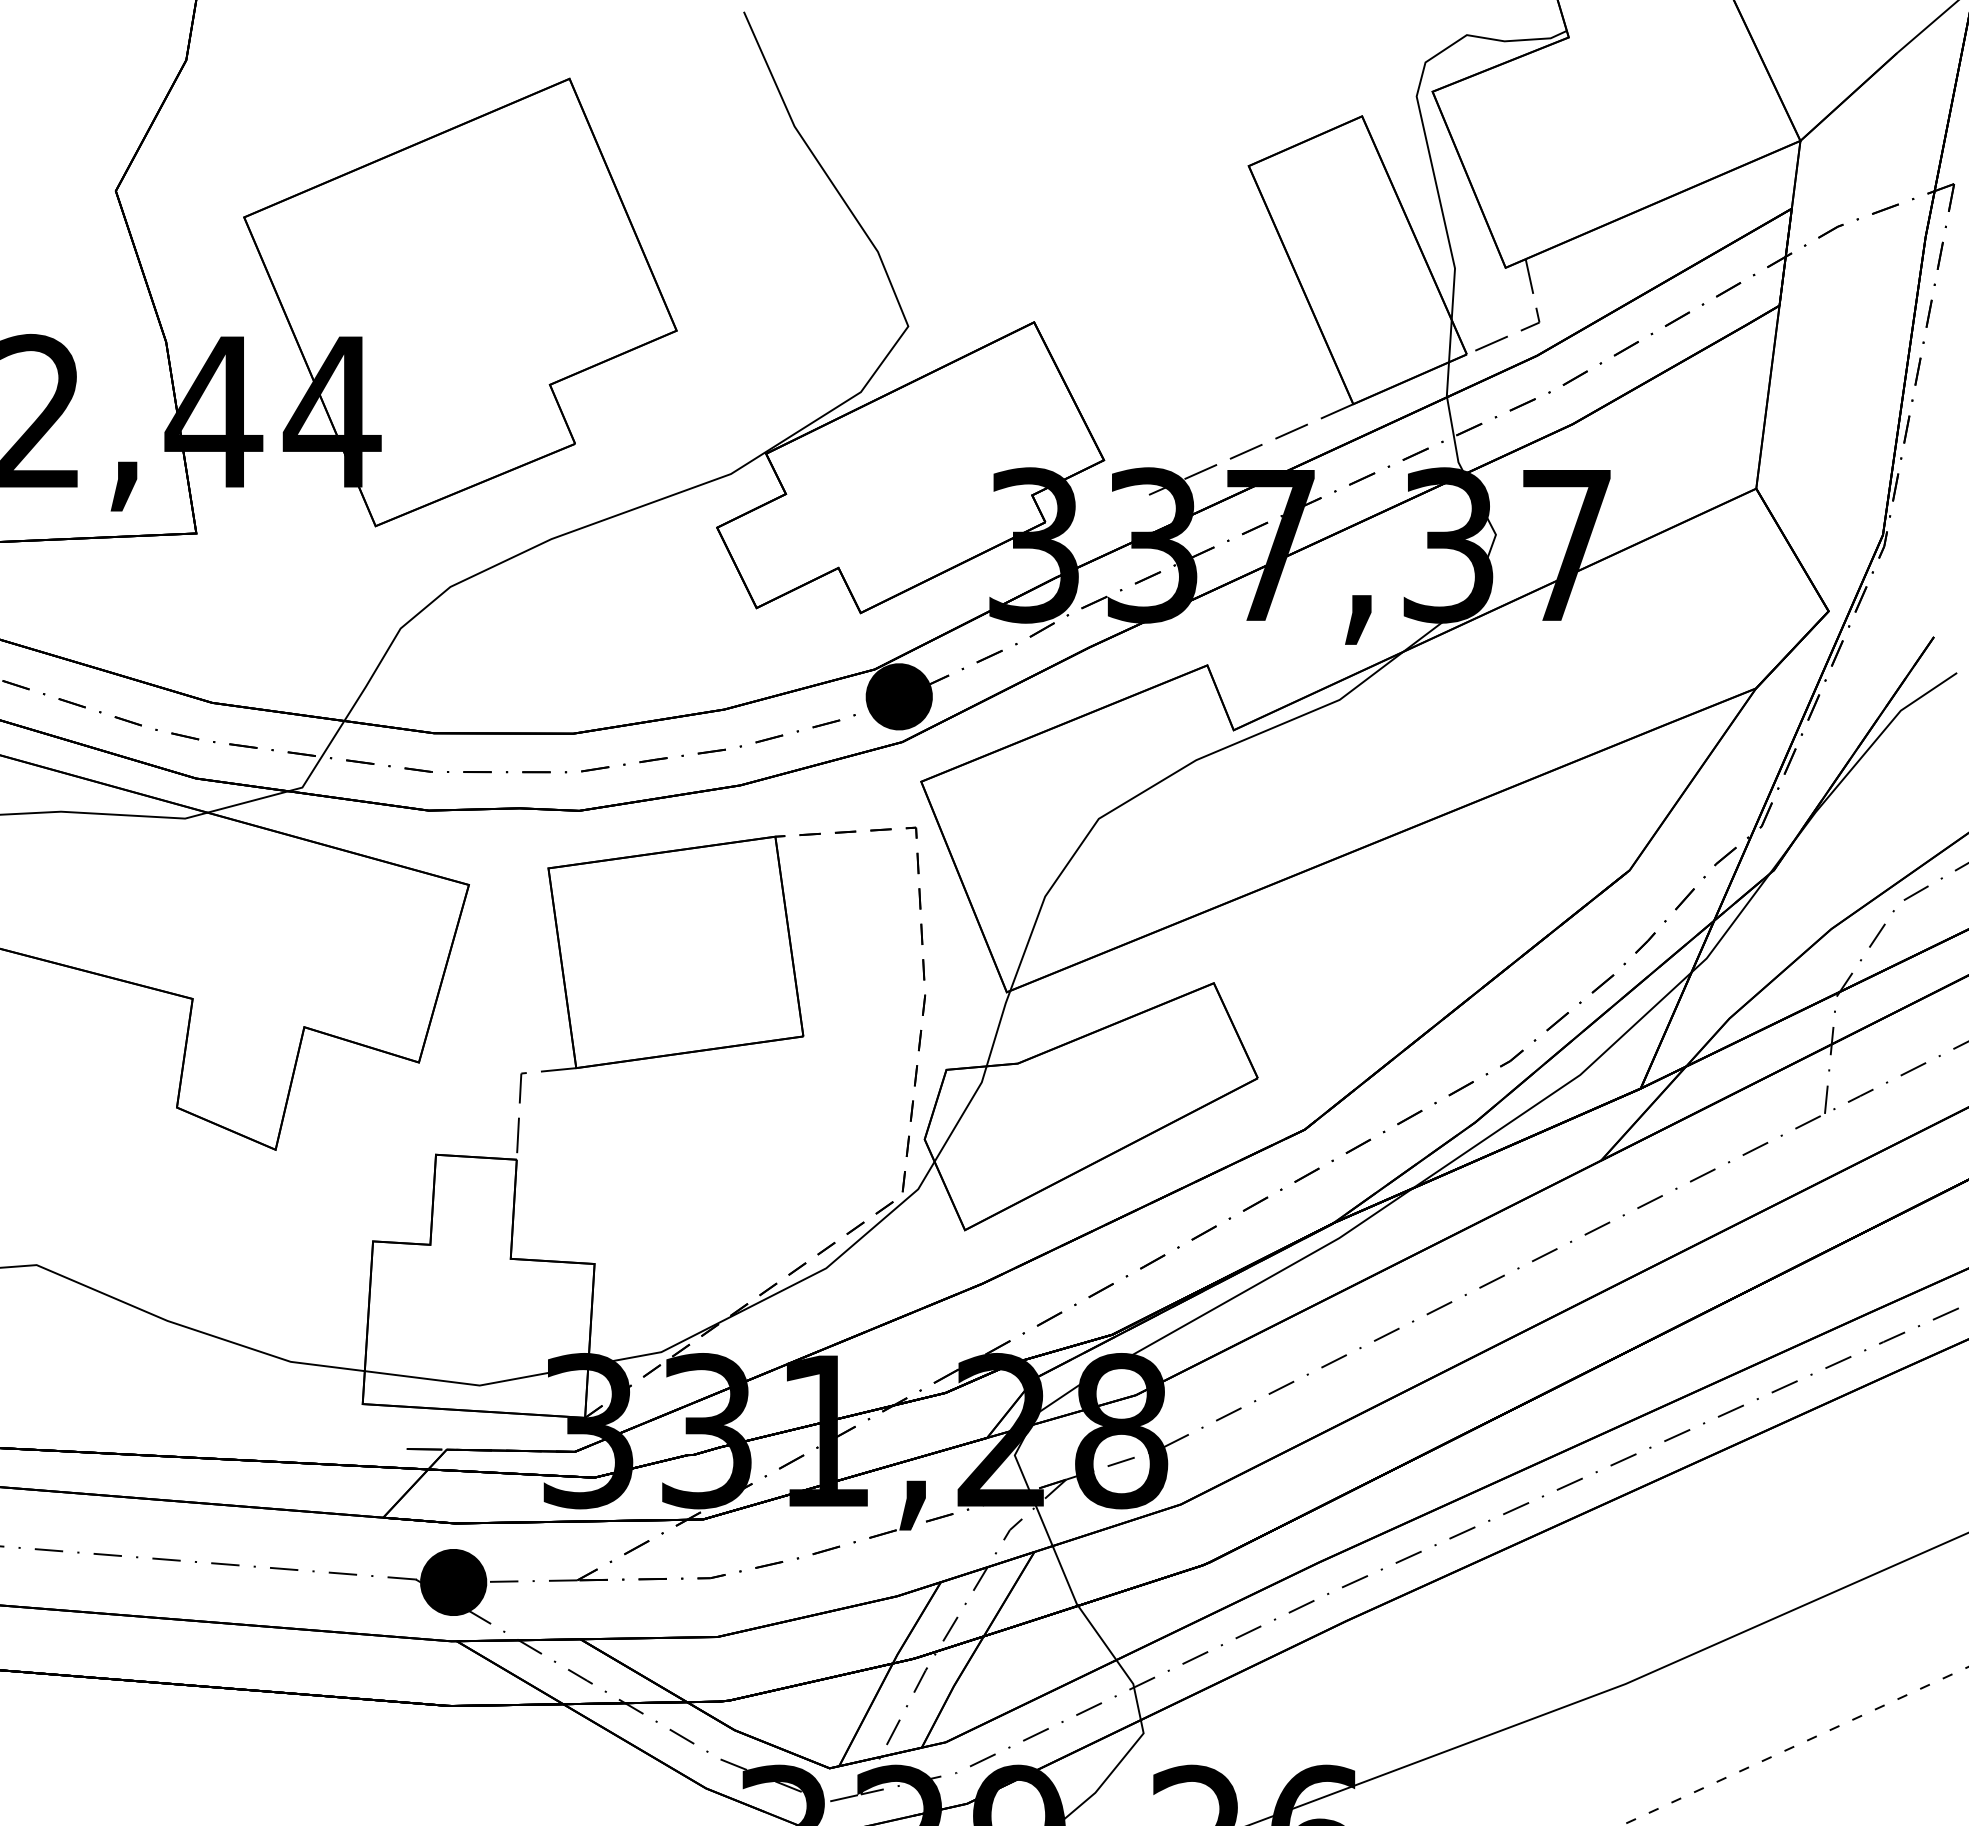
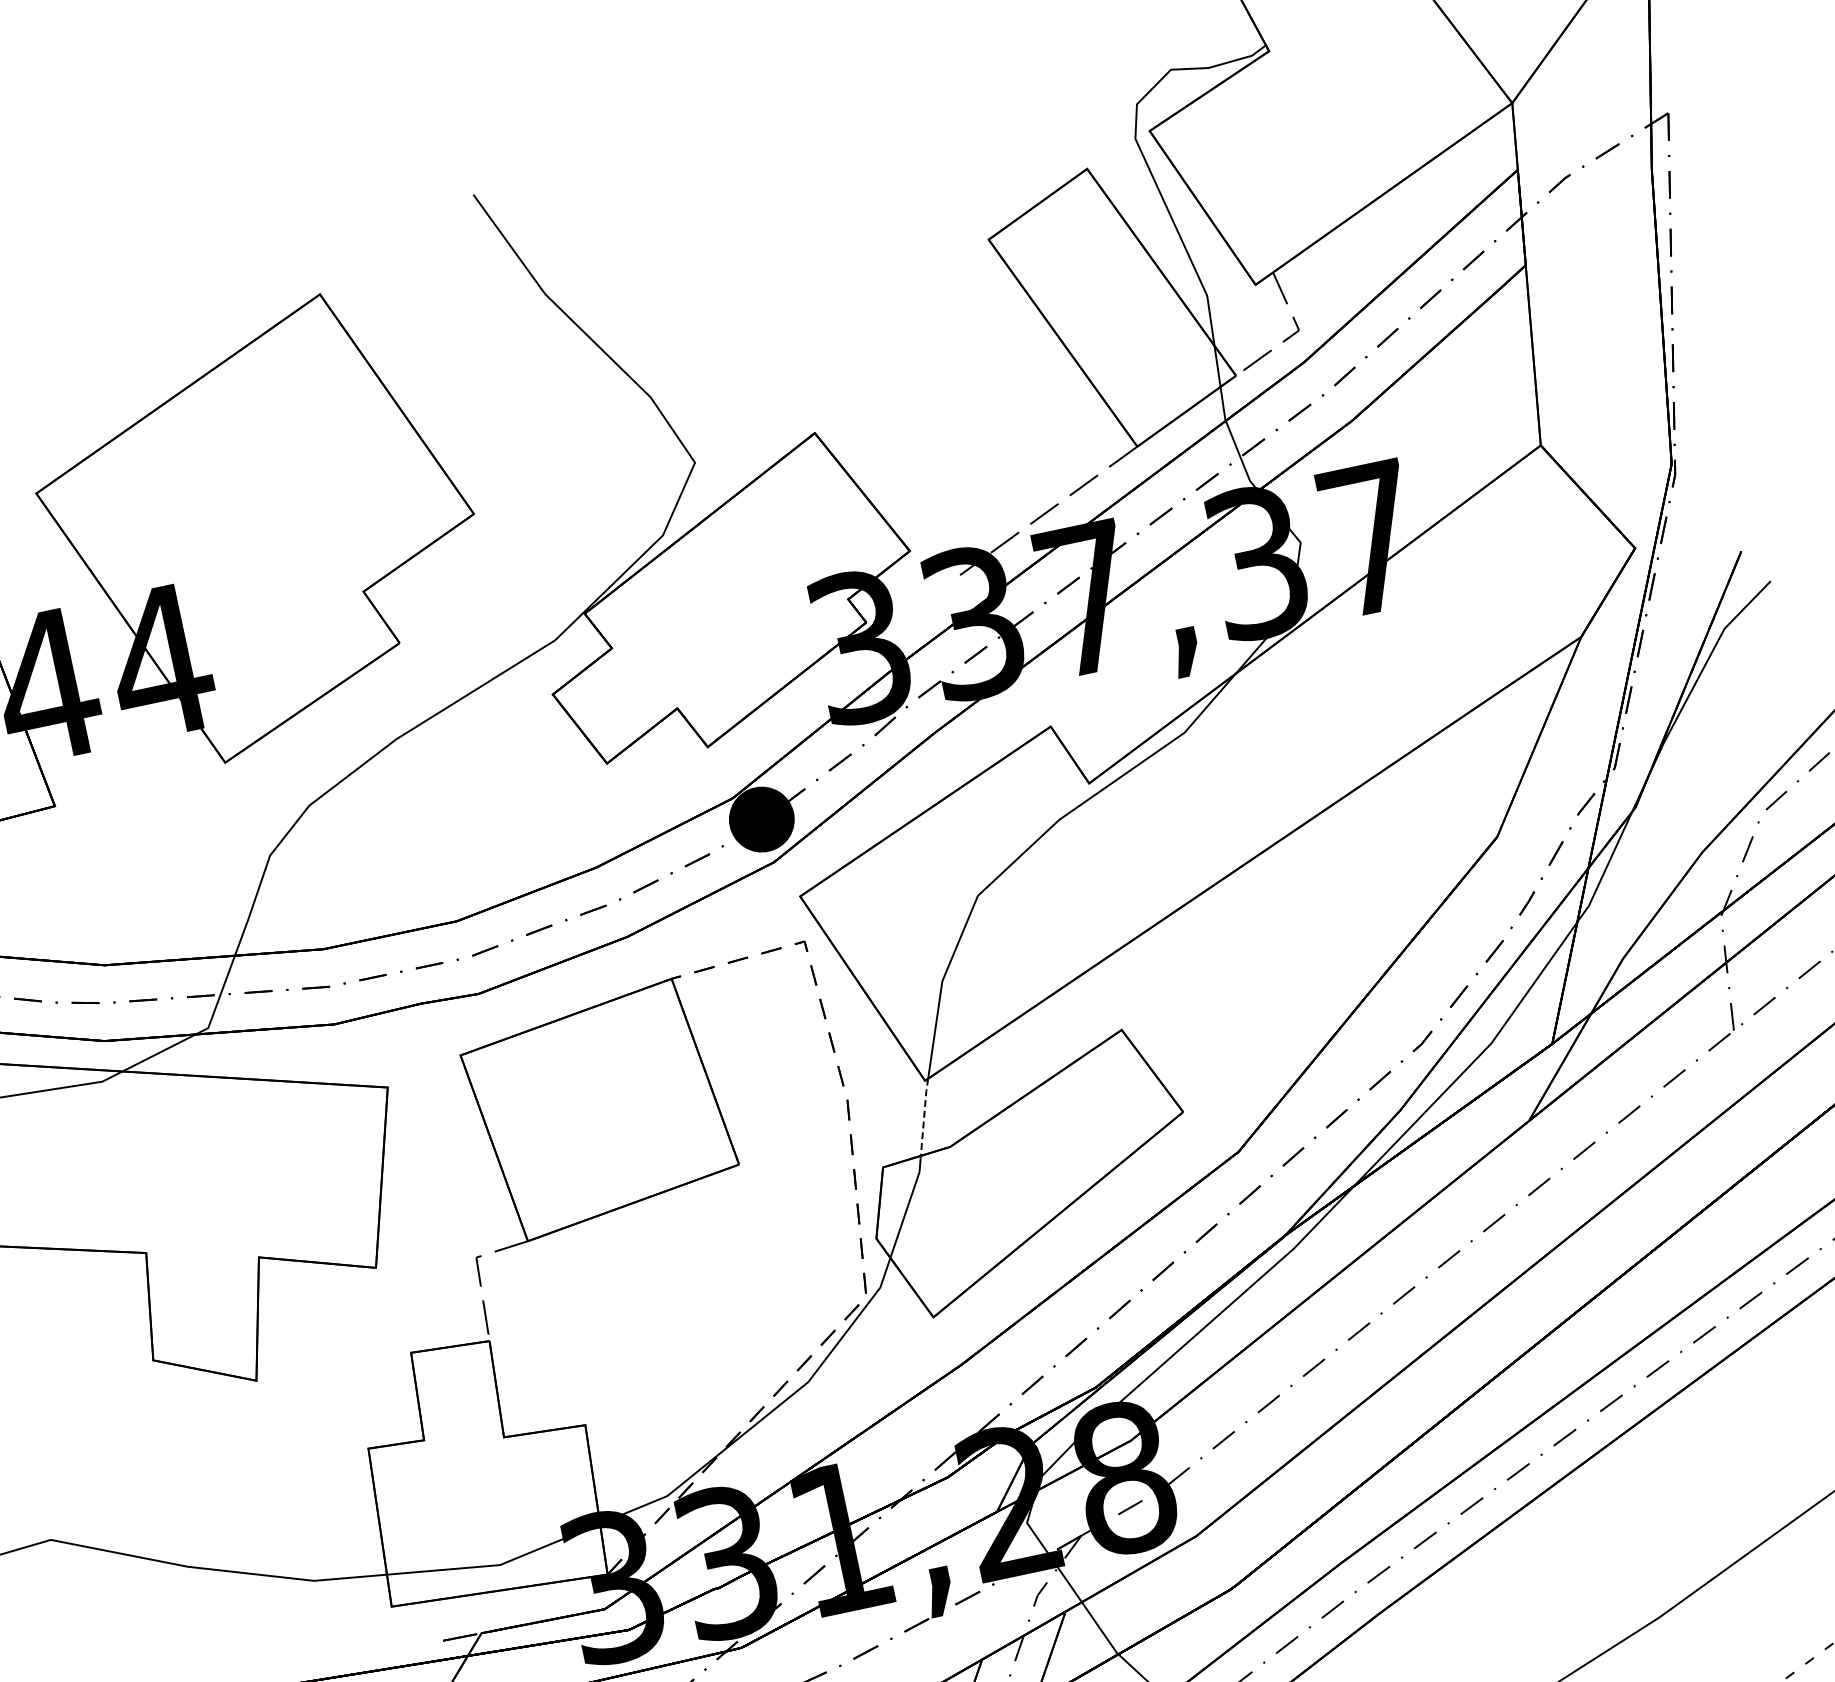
line: (998, 1028) -> (924, 1117), solid -> dashed

